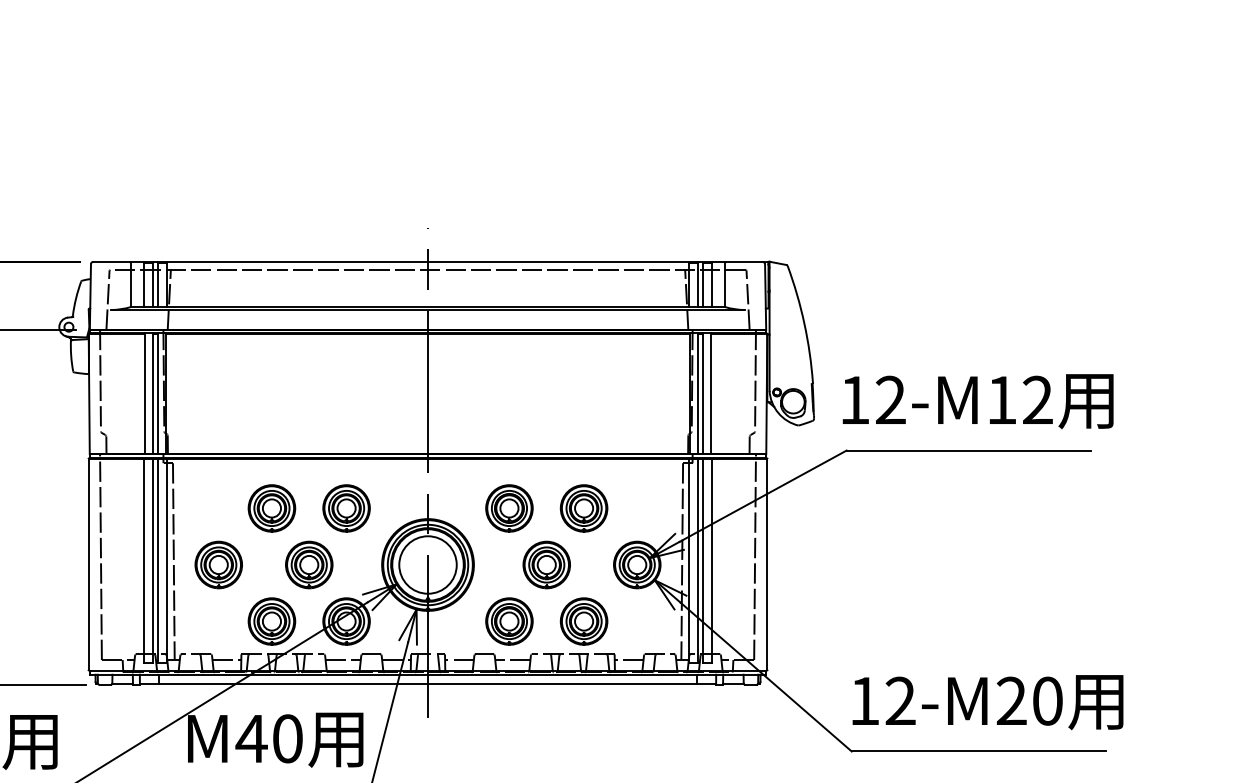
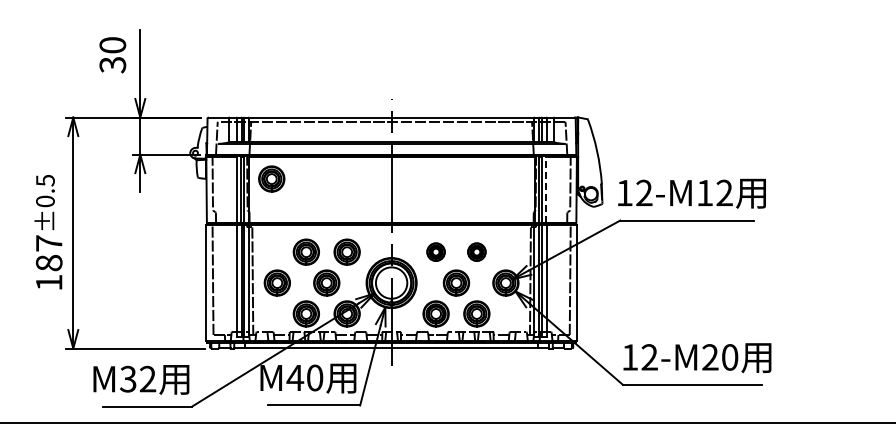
part: (208, 373) -> (271, 178), added
line: (711, 393) -> (546, 189), solid -> dashed
part: (508, 507) -> (435, 251), size x0.7
part: (583, 507) -> (476, 251), size x0.7

